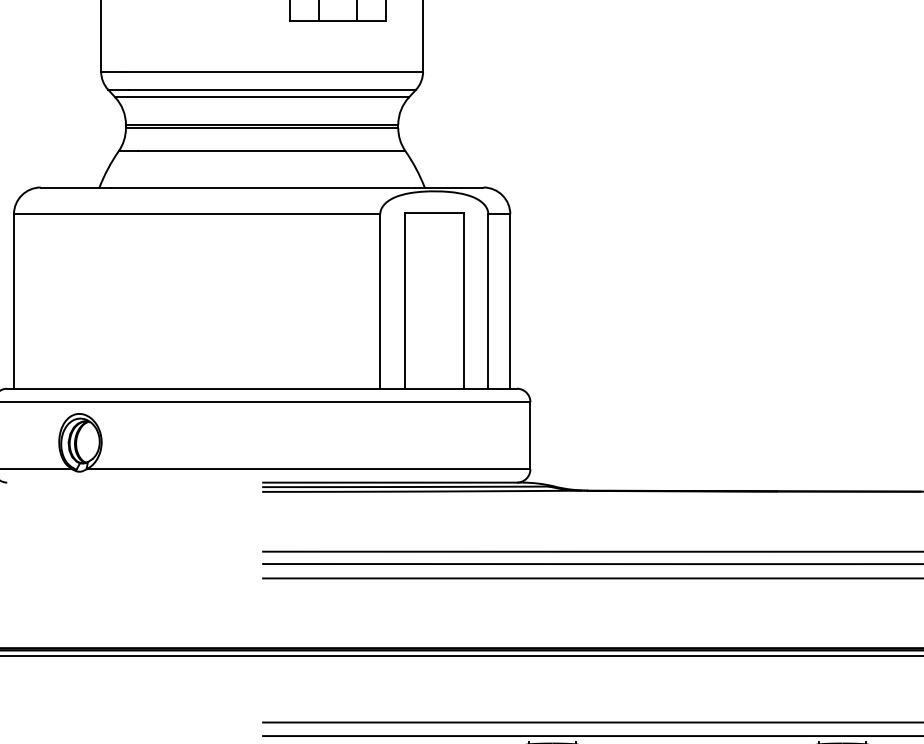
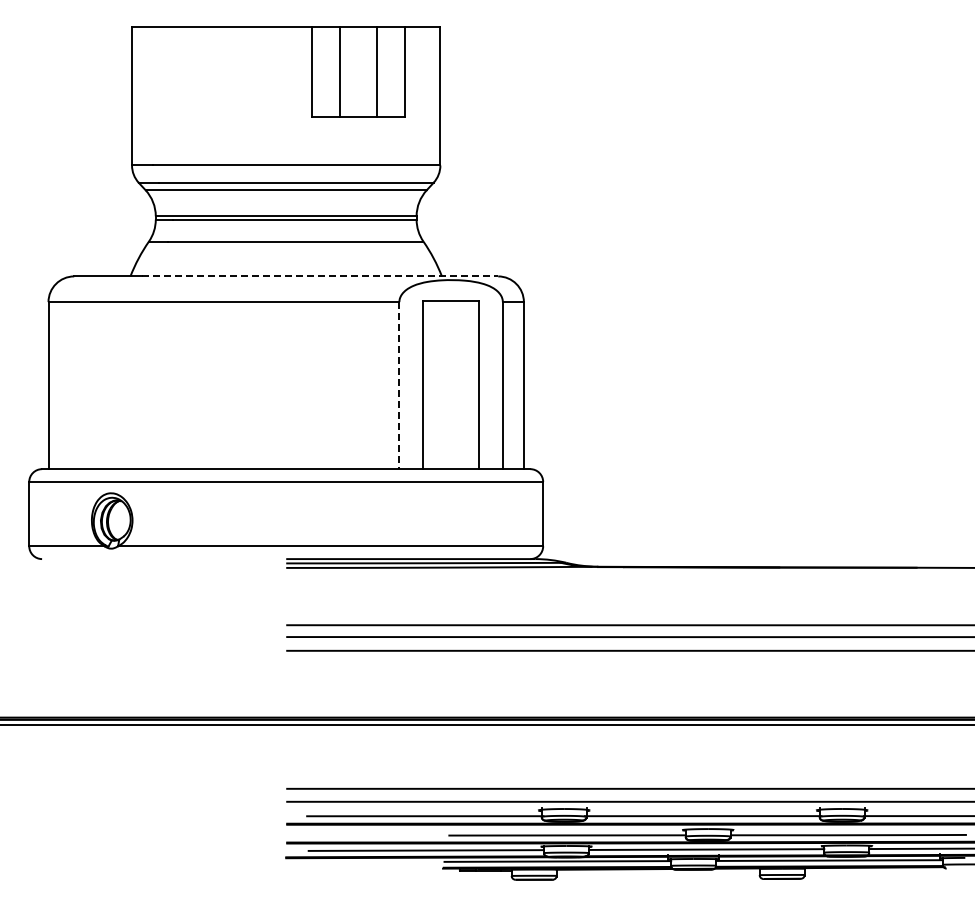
line: (297, 187) -> (320, 276), solid -> dashed
line: (380, 301) -> (399, 385), solid -> dashed

